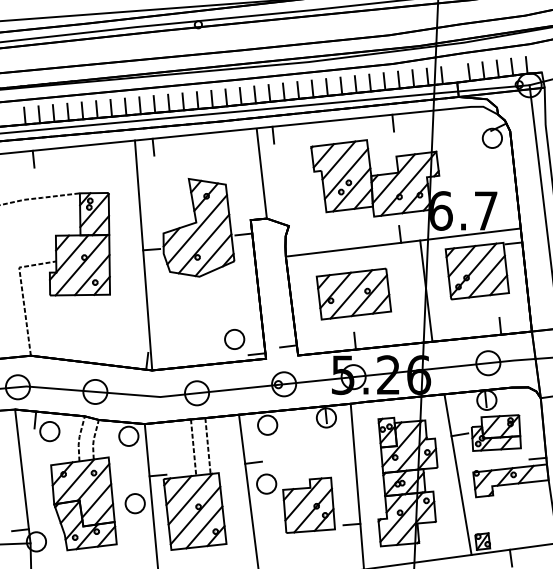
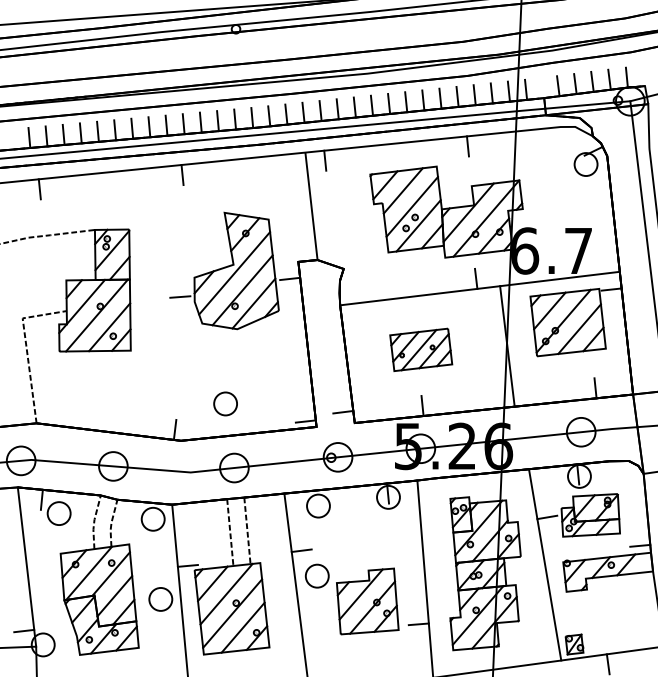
line: (143, 255) -> (170, 303), removed
part: (353, 293) -> (420, 349), size x0.7
part: (234, 339) -> (225, 403), moved

